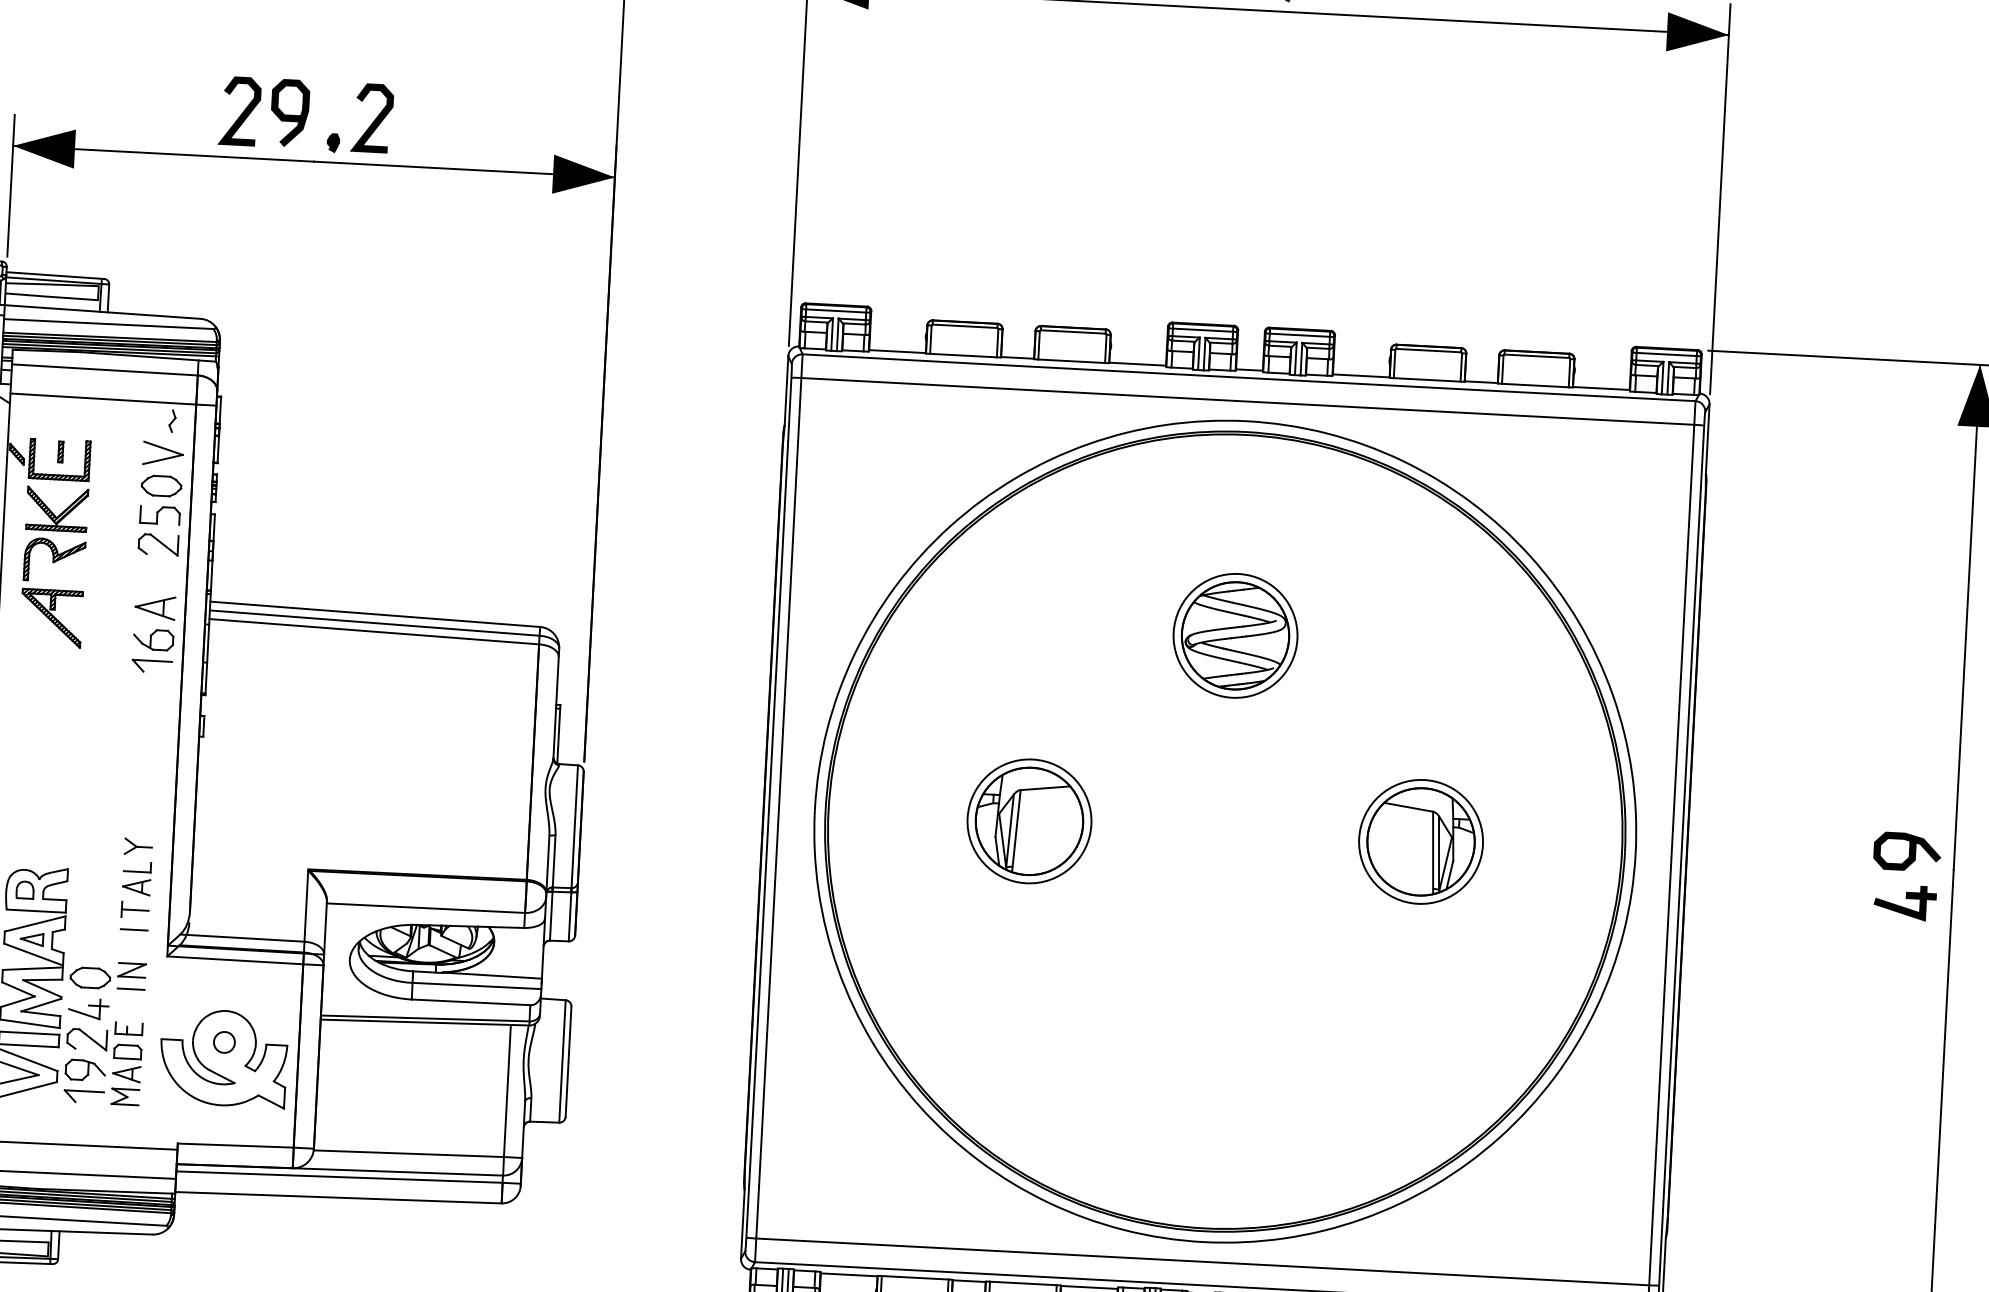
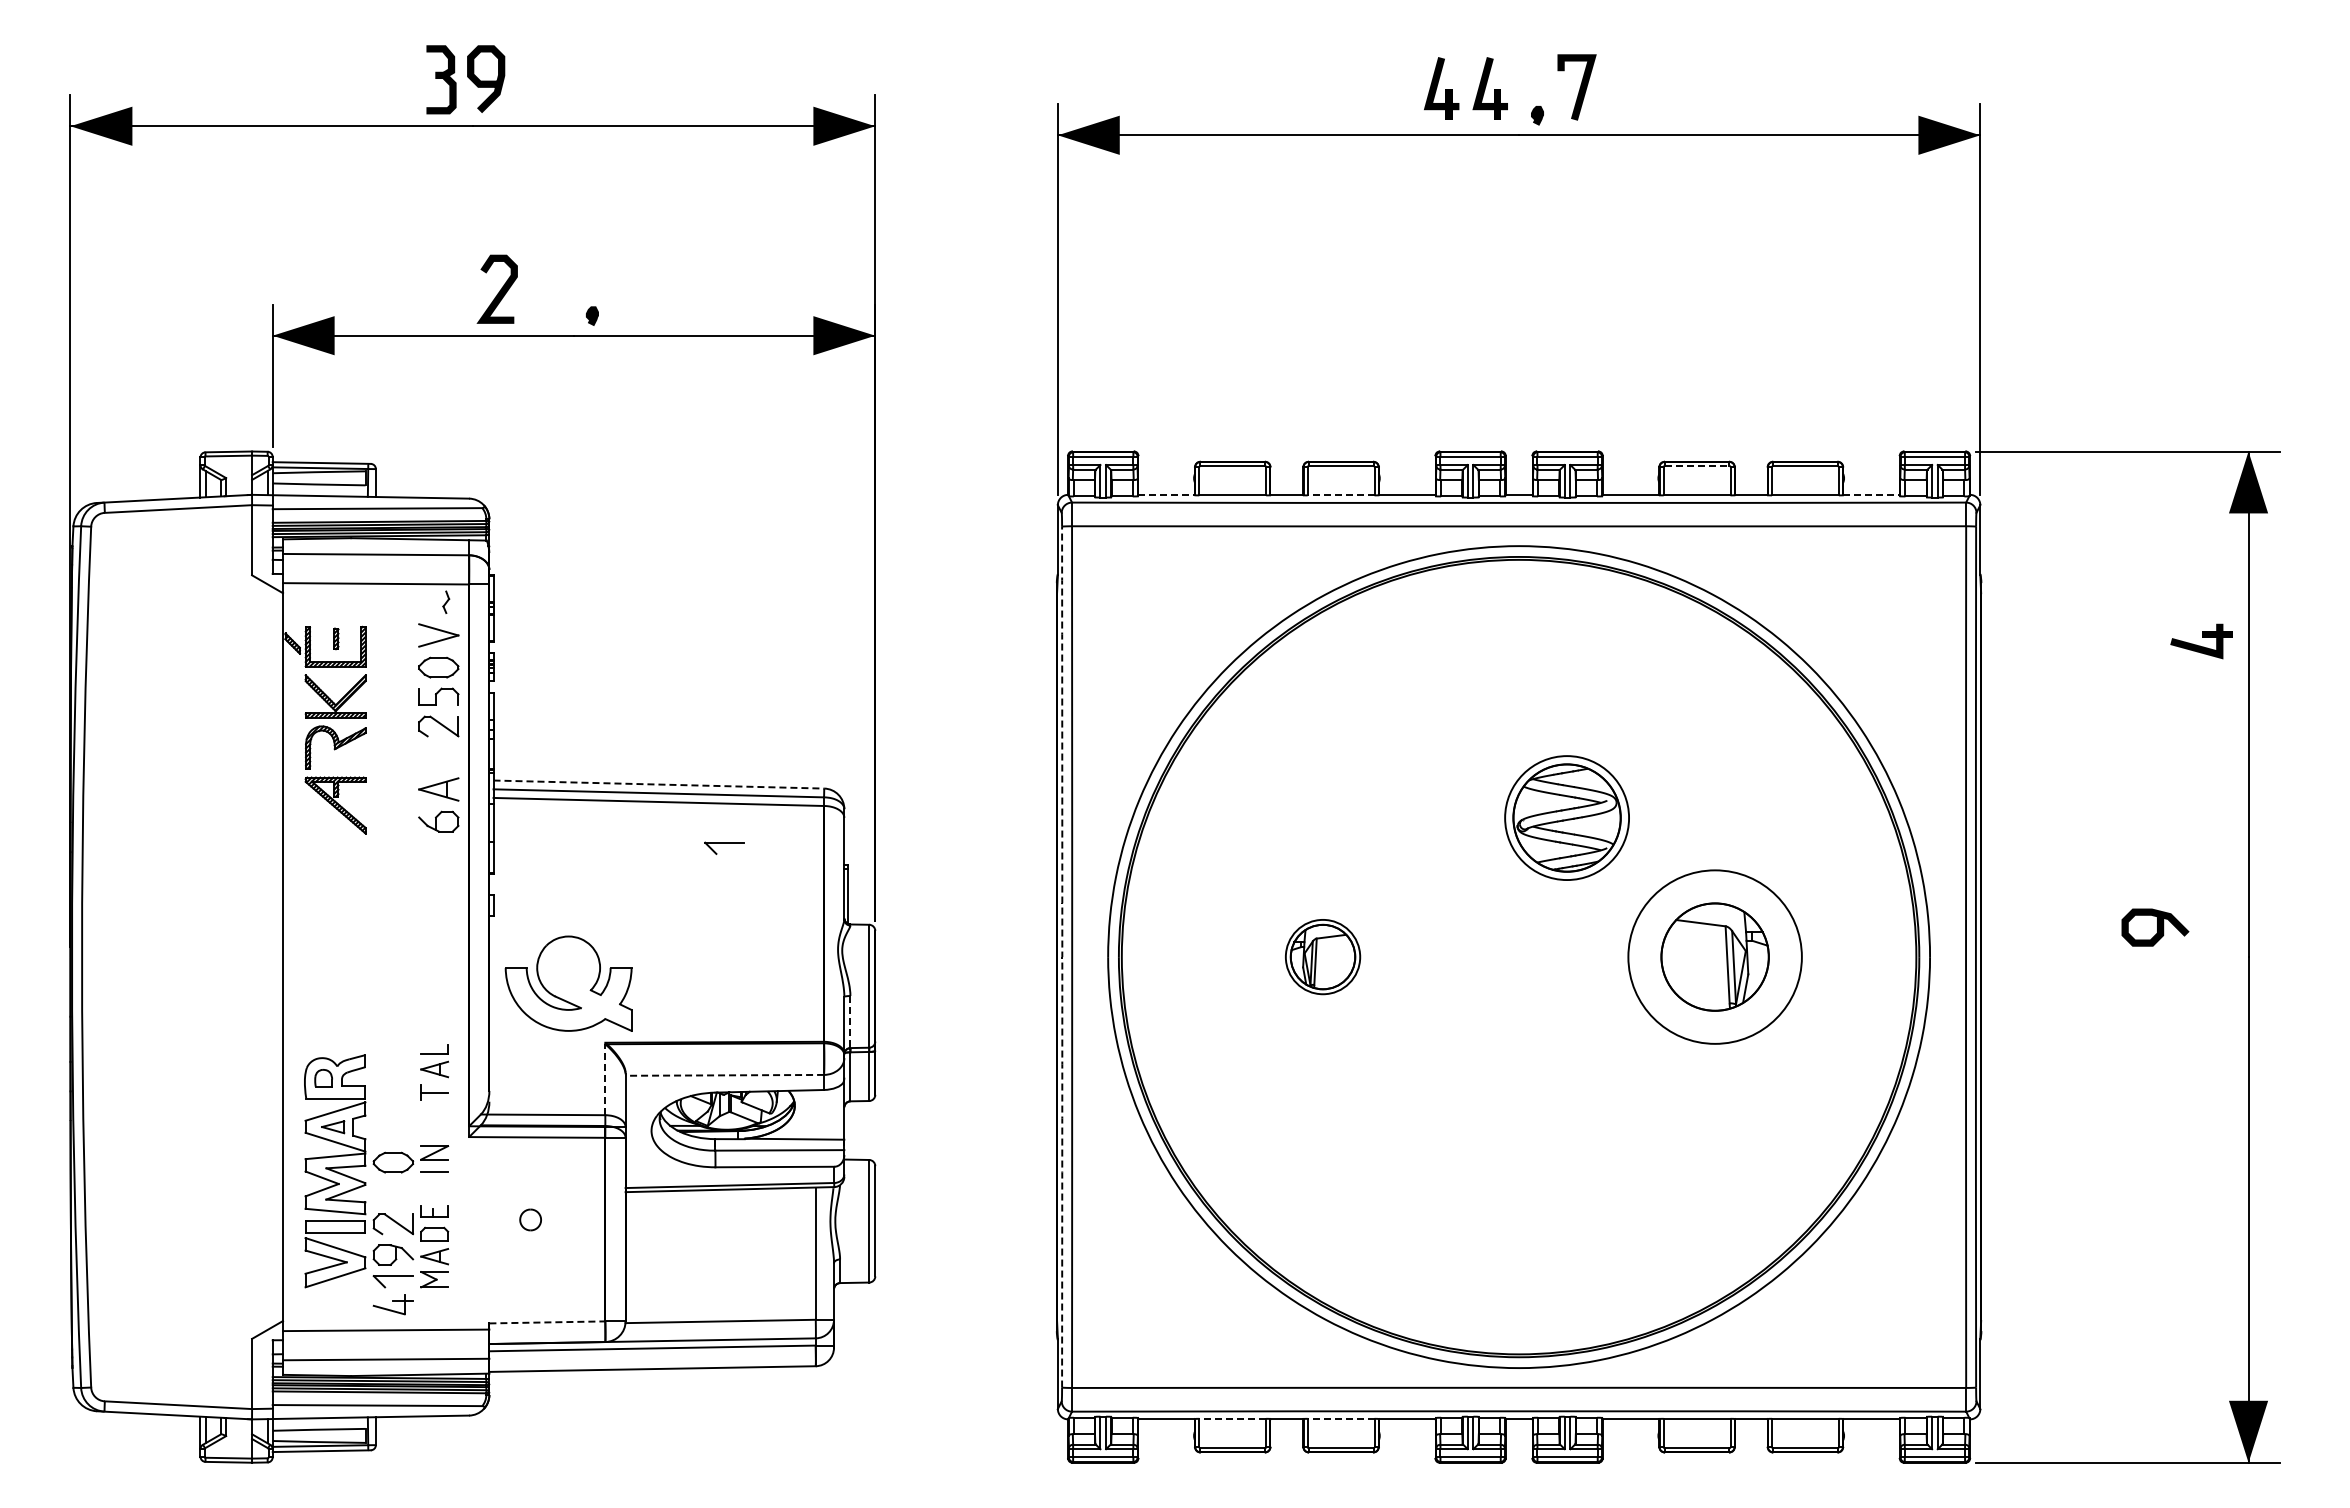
curve: (289, 115) -> (547, 290), removed
curve: (374, 119) -> (632, 290), removed
line: (898, 351) -> (1167, 494), solid -> dashed
line: (1429, 351) -> (1697, 466), solid -> dashed
line: (1071, 361) -> (1340, 495), solid -> dashed
line: (1601, 388) -> (1871, 494), solid -> dashed
line: (375, 614) -> (659, 784), solid -> dashed
part: (1234, 635) -> (1566, 817), moved
part: (151, 665) -> (724, 847), moved
arc: (769, 808) -> (1062, 957), solid -> dashed
part: (1028, 820) -> (1322, 956), size x0.6
circle: (1421, 842) -> (1715, 957), size x1.4
part: (138, 846) -> (434, 1028), removed
curve: (1909, 851) -> (2157, 927), moved
line: (554, 861) -> (850, 1022), solid -> dashed
part: (1904, 902) -> (2201, 641), moved
line: (306, 906) -> (605, 1079), solid -> dashed
line: (425, 908) -> (724, 1075), solid -> dashed
line: (134, 930) -> (434, 1112), removed
part: (87, 1008) -> (392, 1304), moved
part: (223, 1057) -> (568, 983), moved
line: (235, 1145) -> (547, 1322), solid -> dashed
line: (914, 1277) -> (1232, 1418), solid -> dashed
line: (1022, 1283) -> (1340, 1418), solid -> dashed

